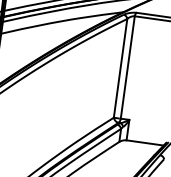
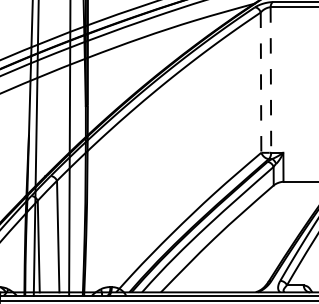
line: (127, 67) -> (270, 80), solid -> dashed
line: (120, 68) -> (261, 83), solid -> dashed

